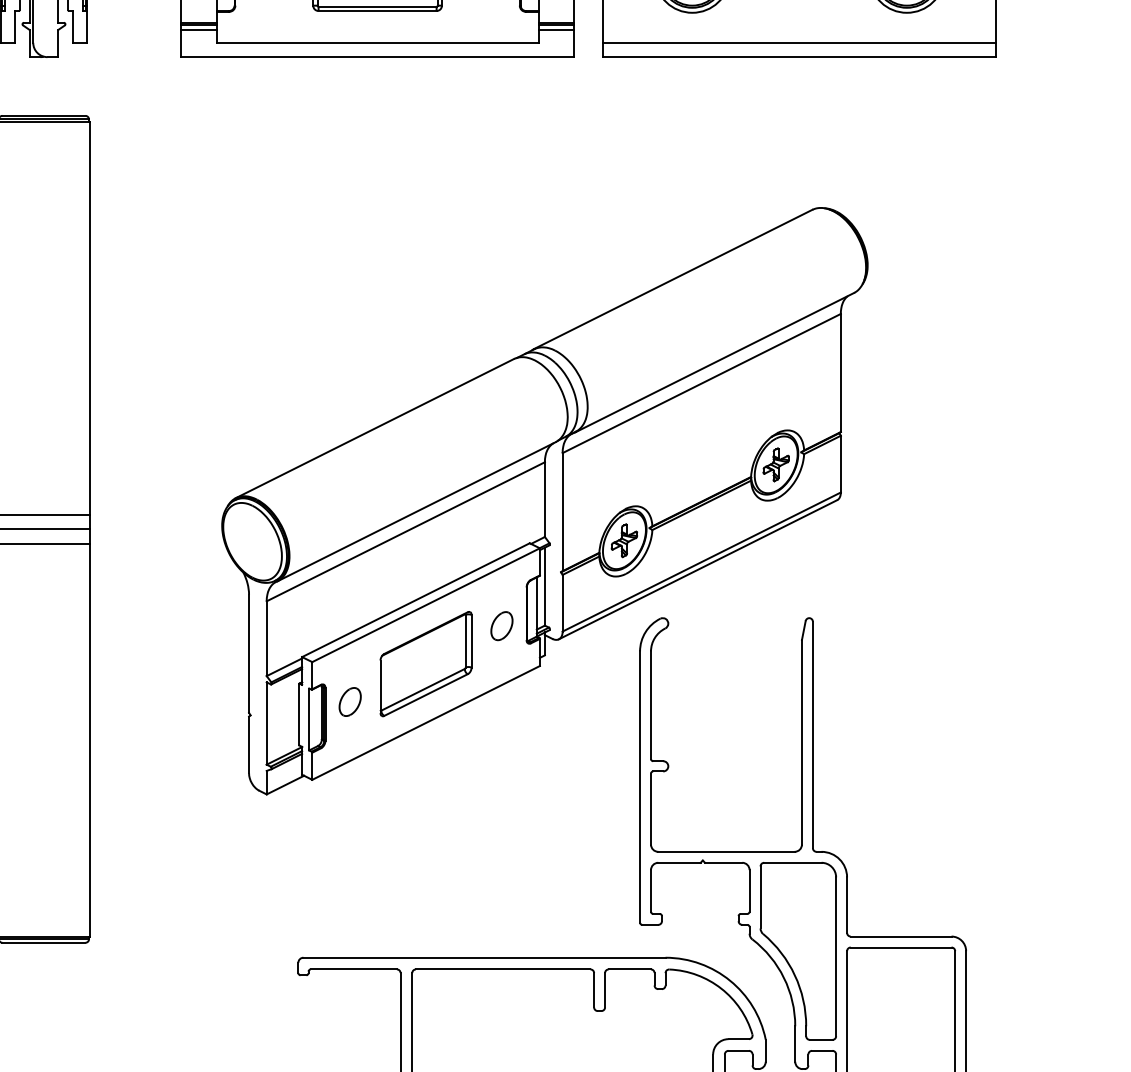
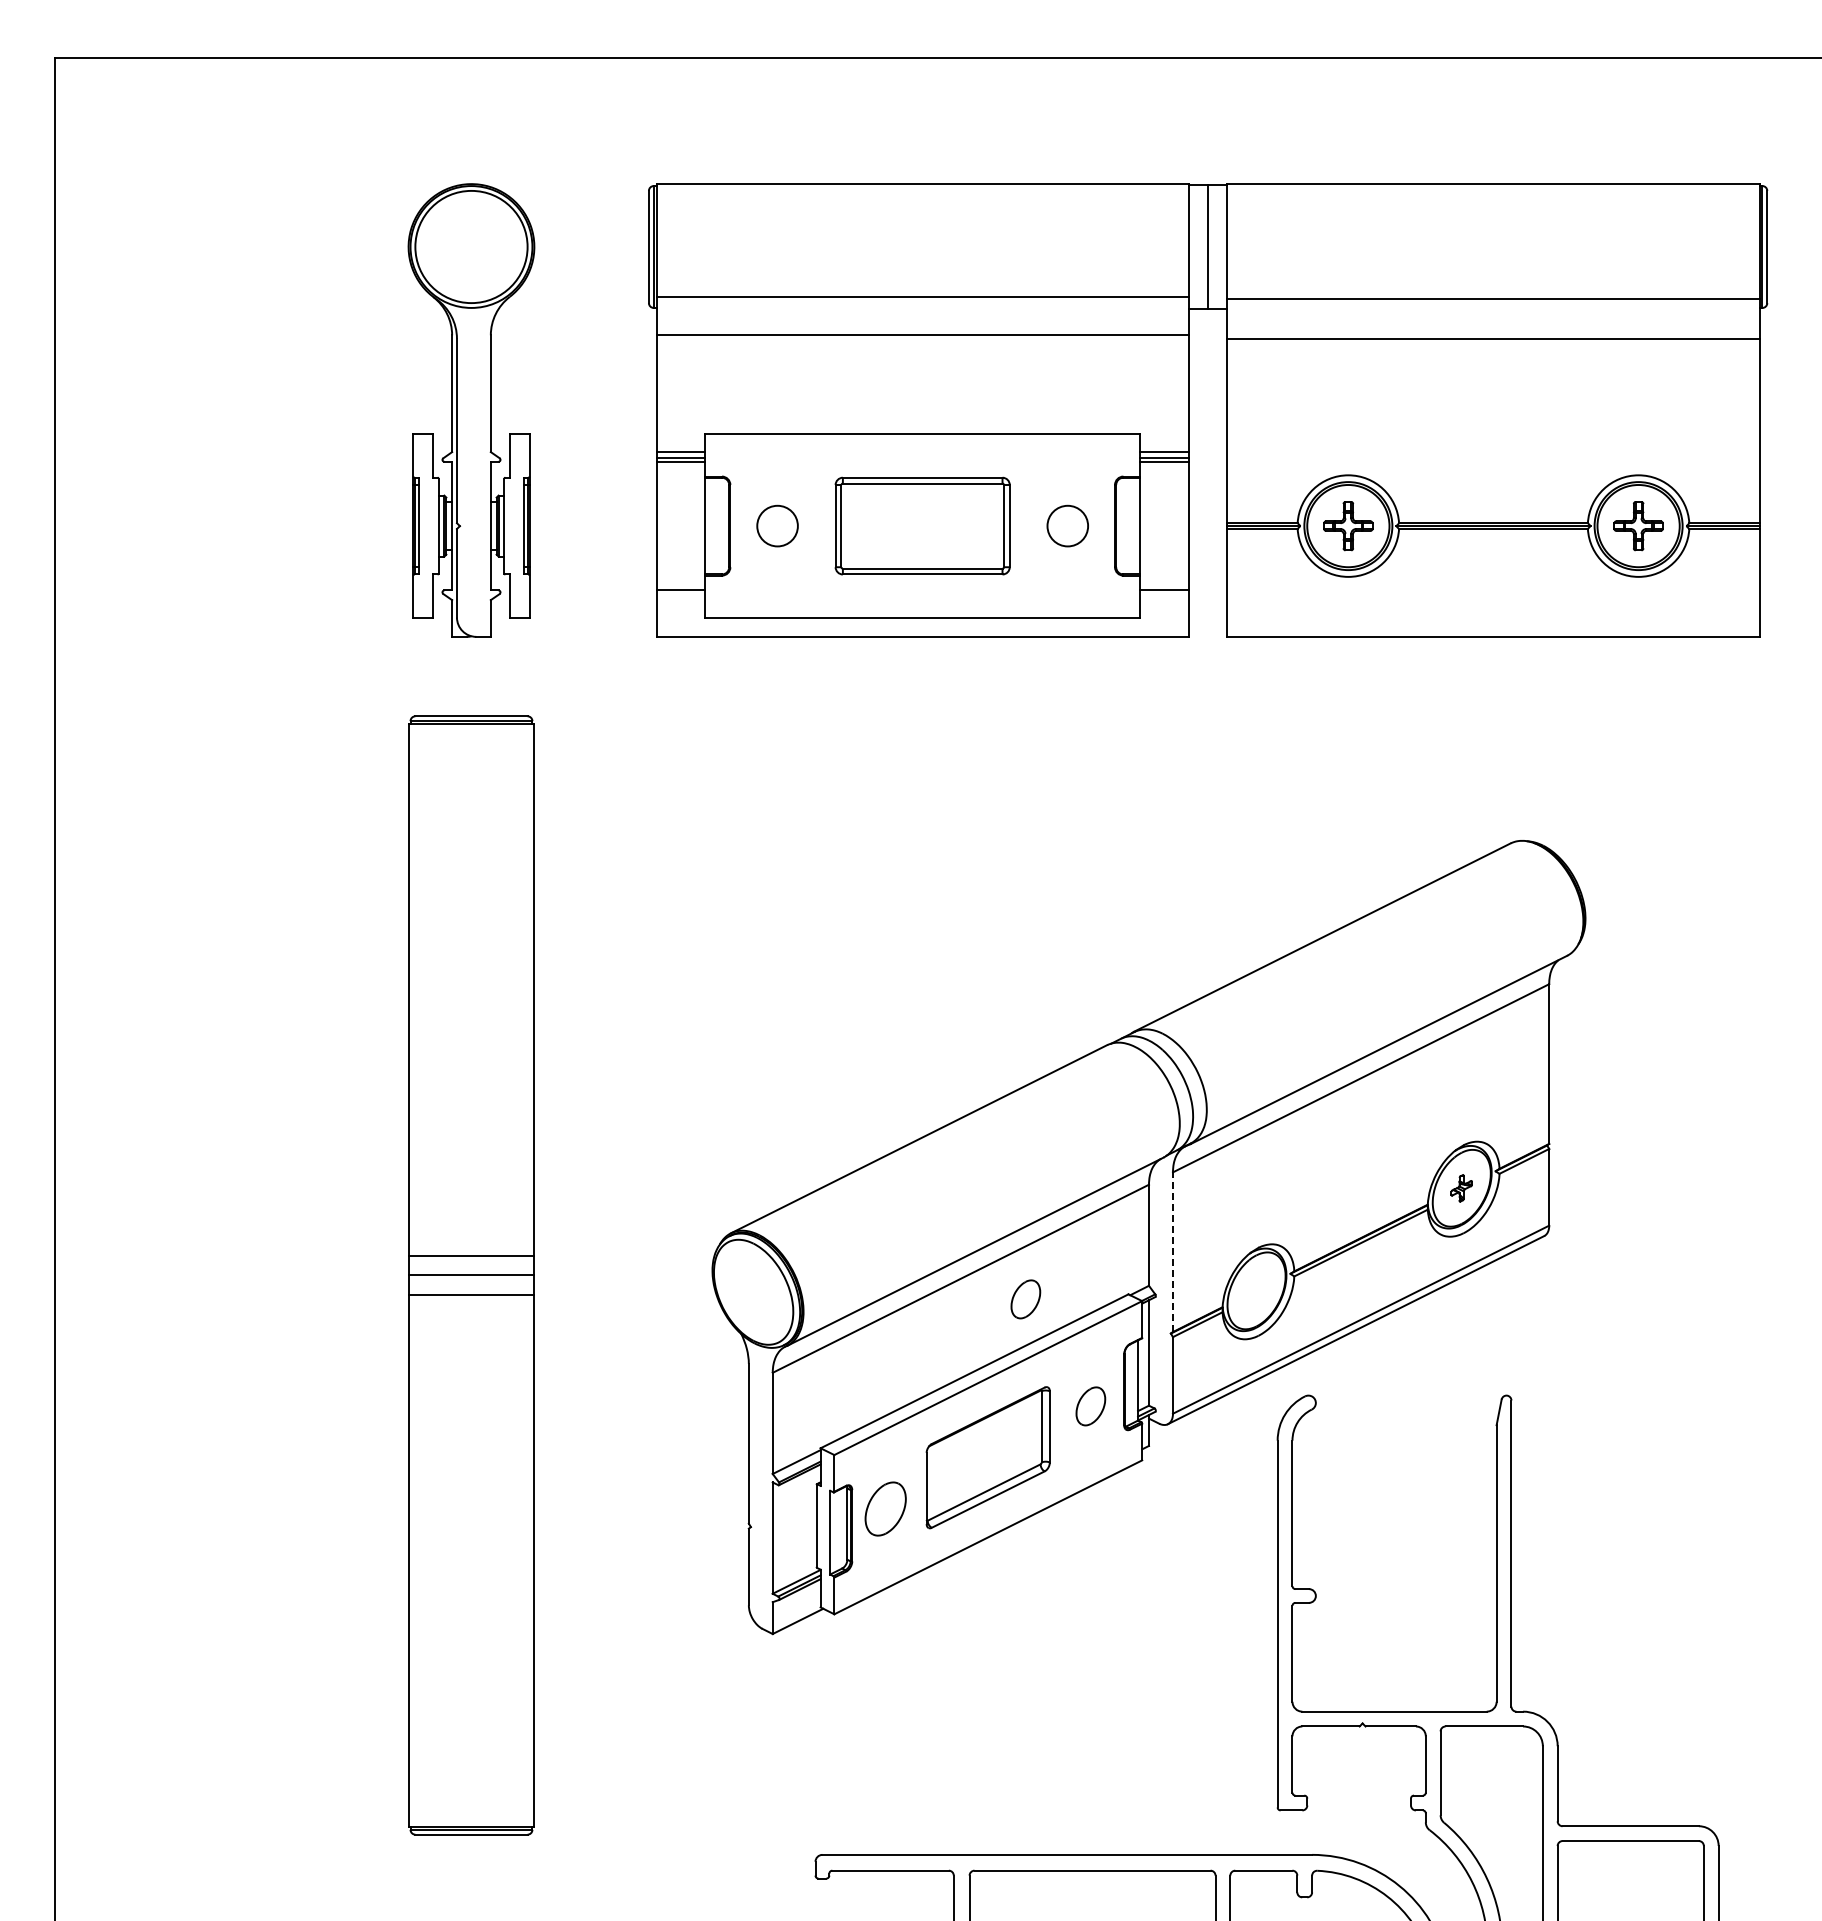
line: (198, 25) -> (680, 594), removed
line: (556, 25) -> (1164, 594), removed
line: (198, 30) -> (680, 600), removed
line: (556, 30) -> (1164, 600), removed
line: (799, 42) -> (1493, 617), removed
part: (775, 465) -> (1461, 1188), size x0.6
line: (562, 512) -> (1172, 1252), solid -> dashed
part: (624, 540) -> (1256, 1290), removed
part: (453, 547) -> (1025, 1299), added
part: (350, 701) -> (885, 1508), size x1.4

